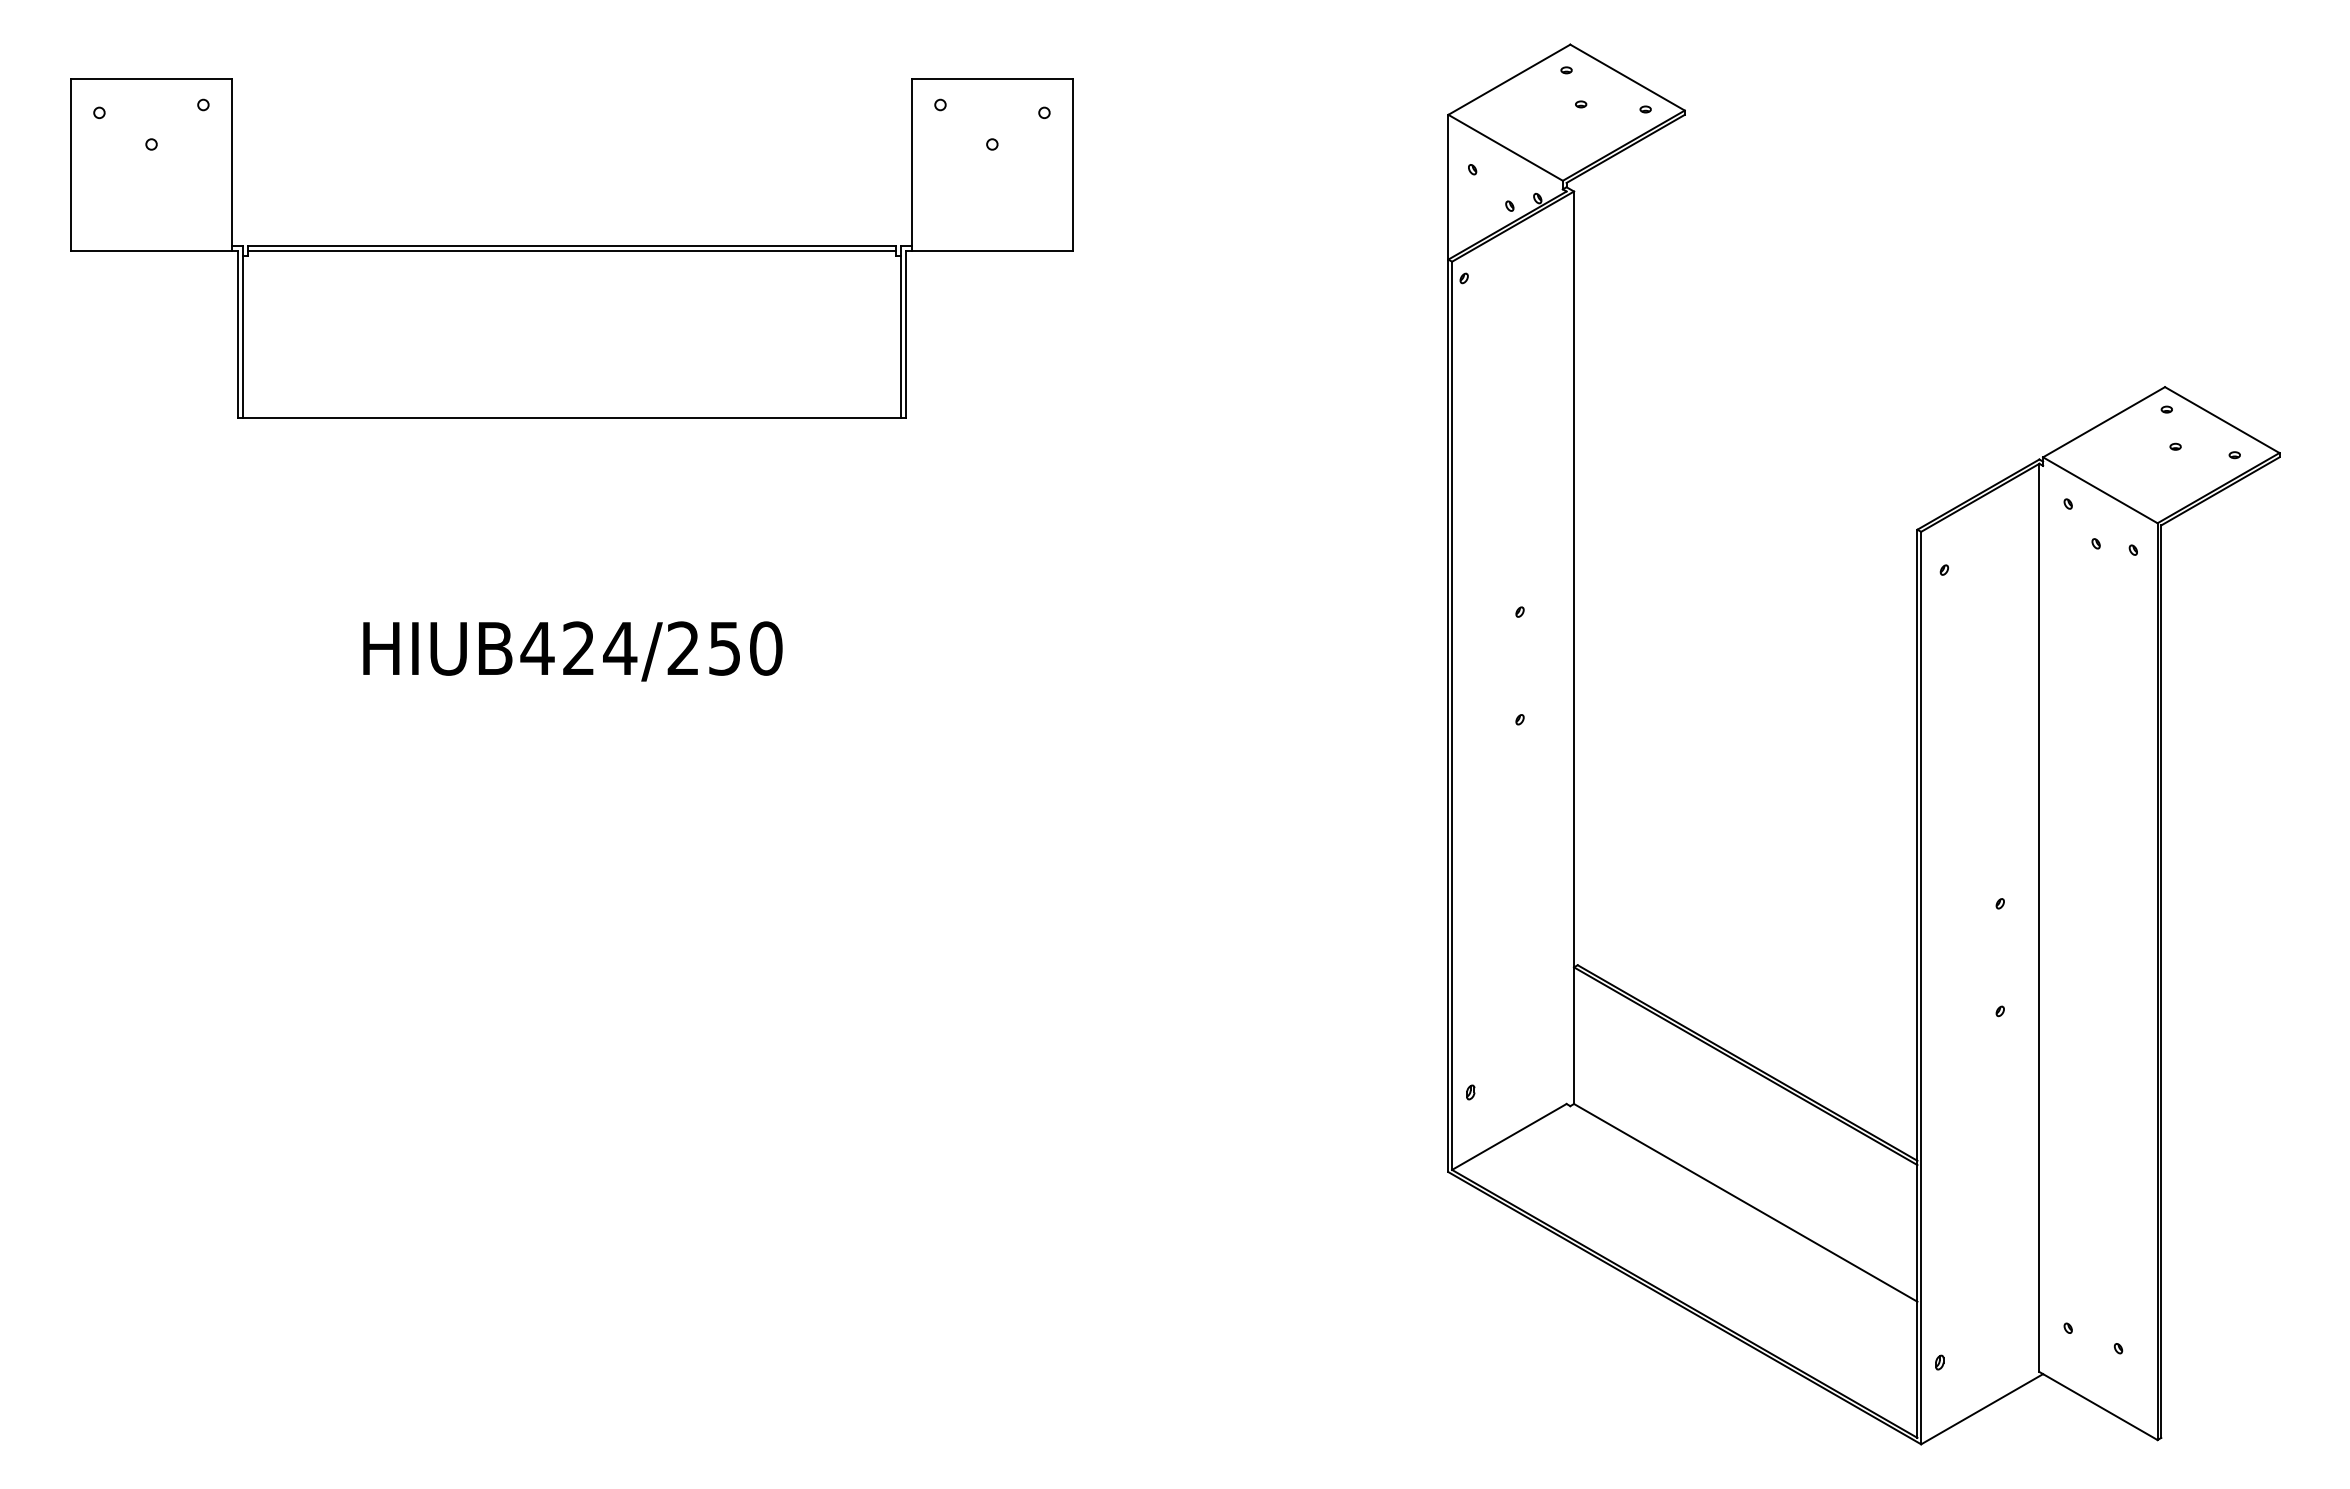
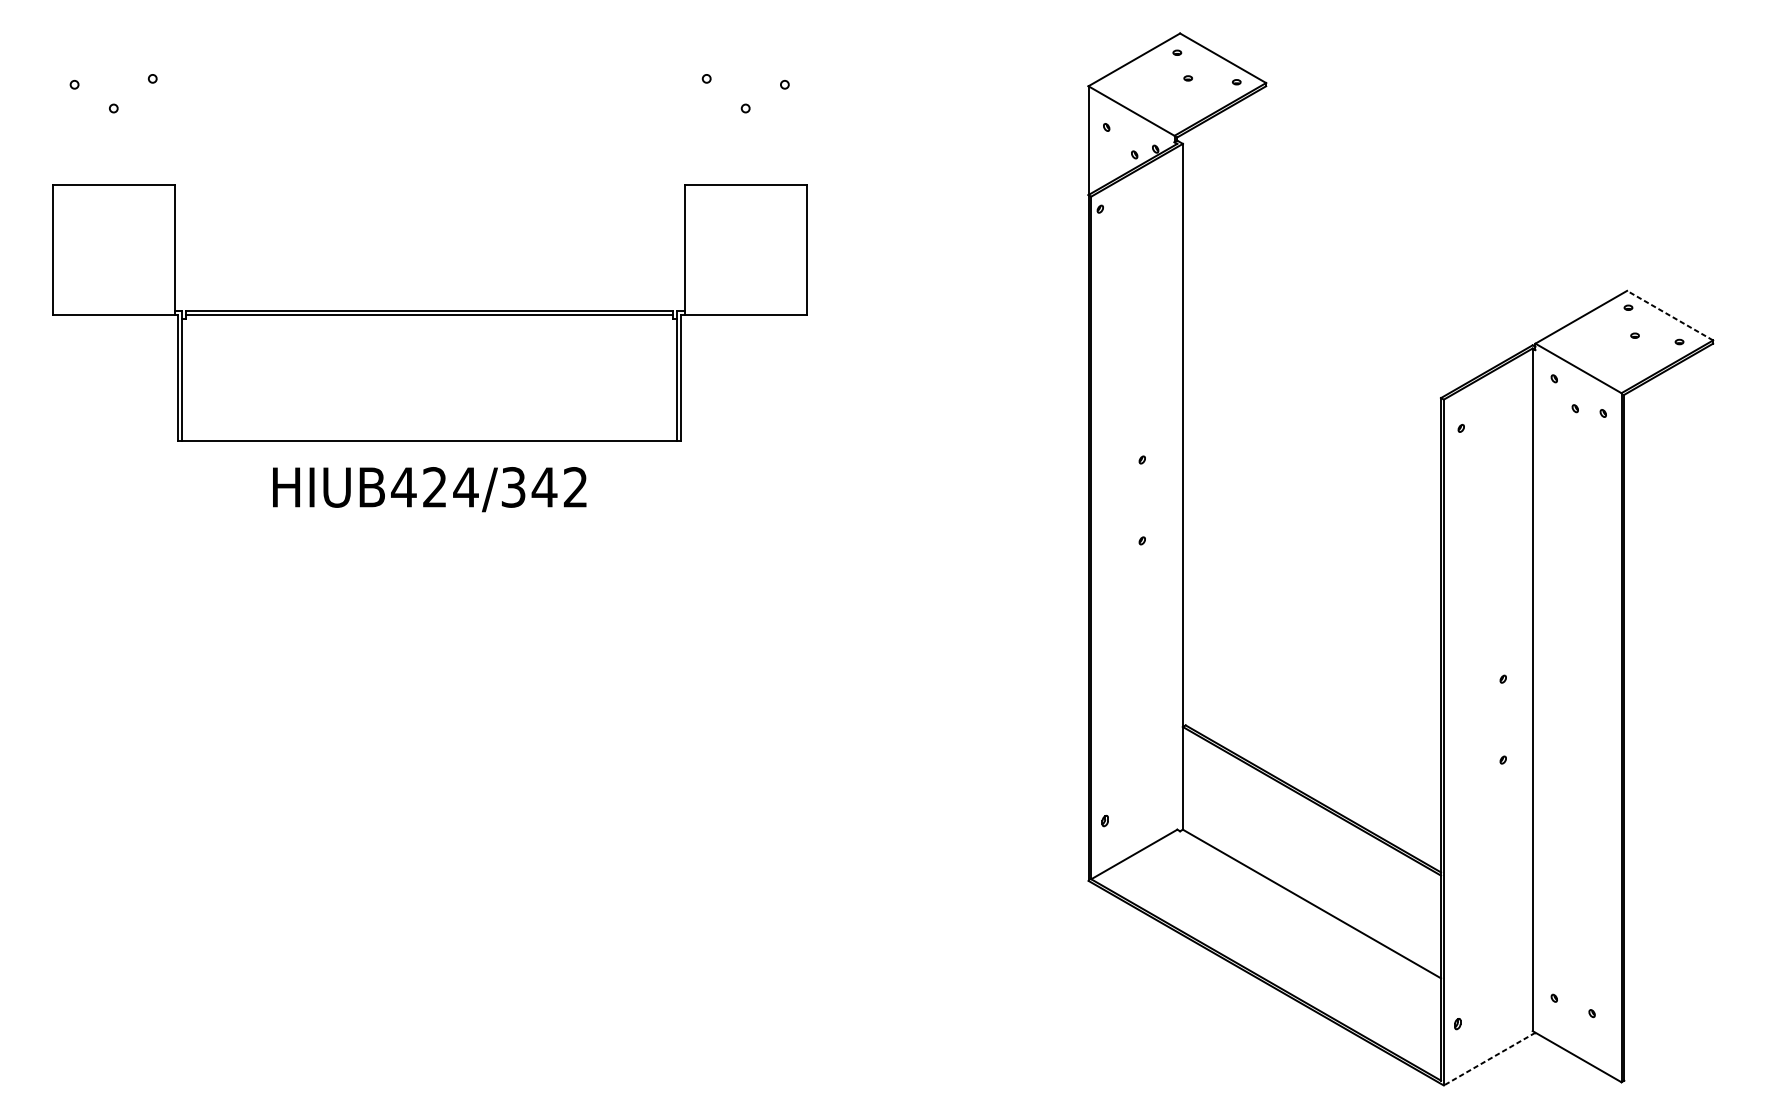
part: (571, 248) -> (429, 312), moved
line: (2221, 419) -> (1669, 315), solid -> dashed
text: (724, 648) -> (544, 487), HIUB424/250 -> HIUB424/342
line: (1981, 1409) -> (1489, 1059), solid -> dashed

